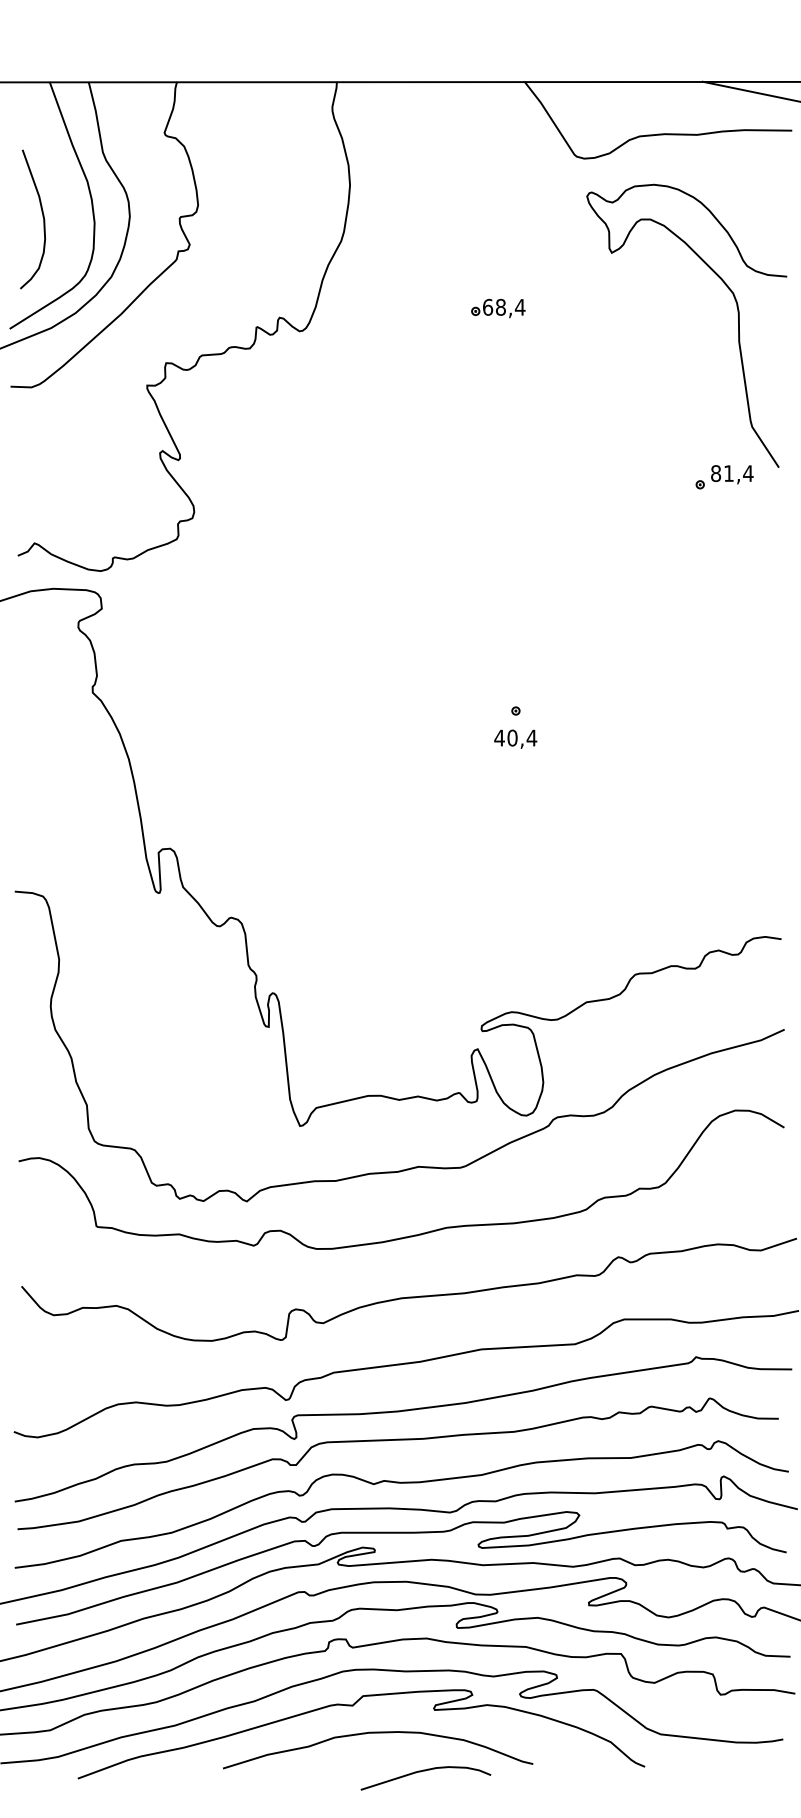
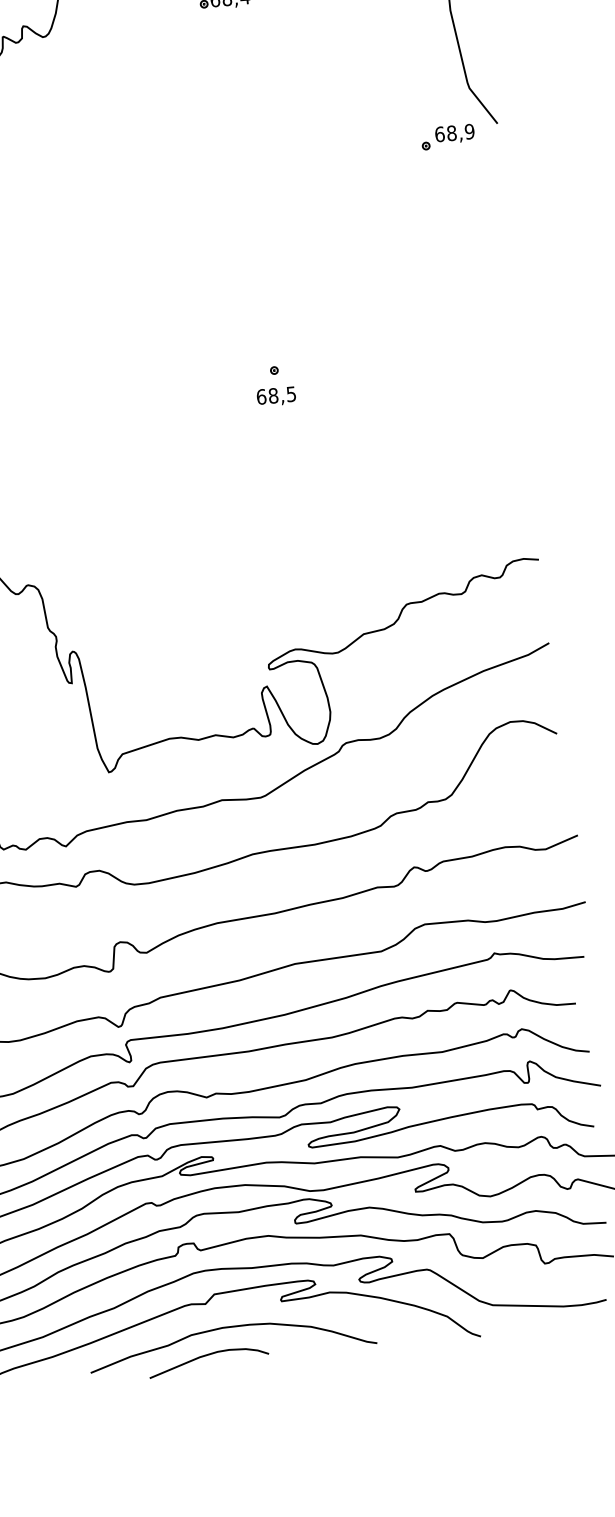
text: (732, 473) -> (455, 132), 81,4 -> 68,9
text: (515, 737) -> (276, 395), 40,4 -> 68,5
curve: (425, 1771) -> (208, 1355), moved

